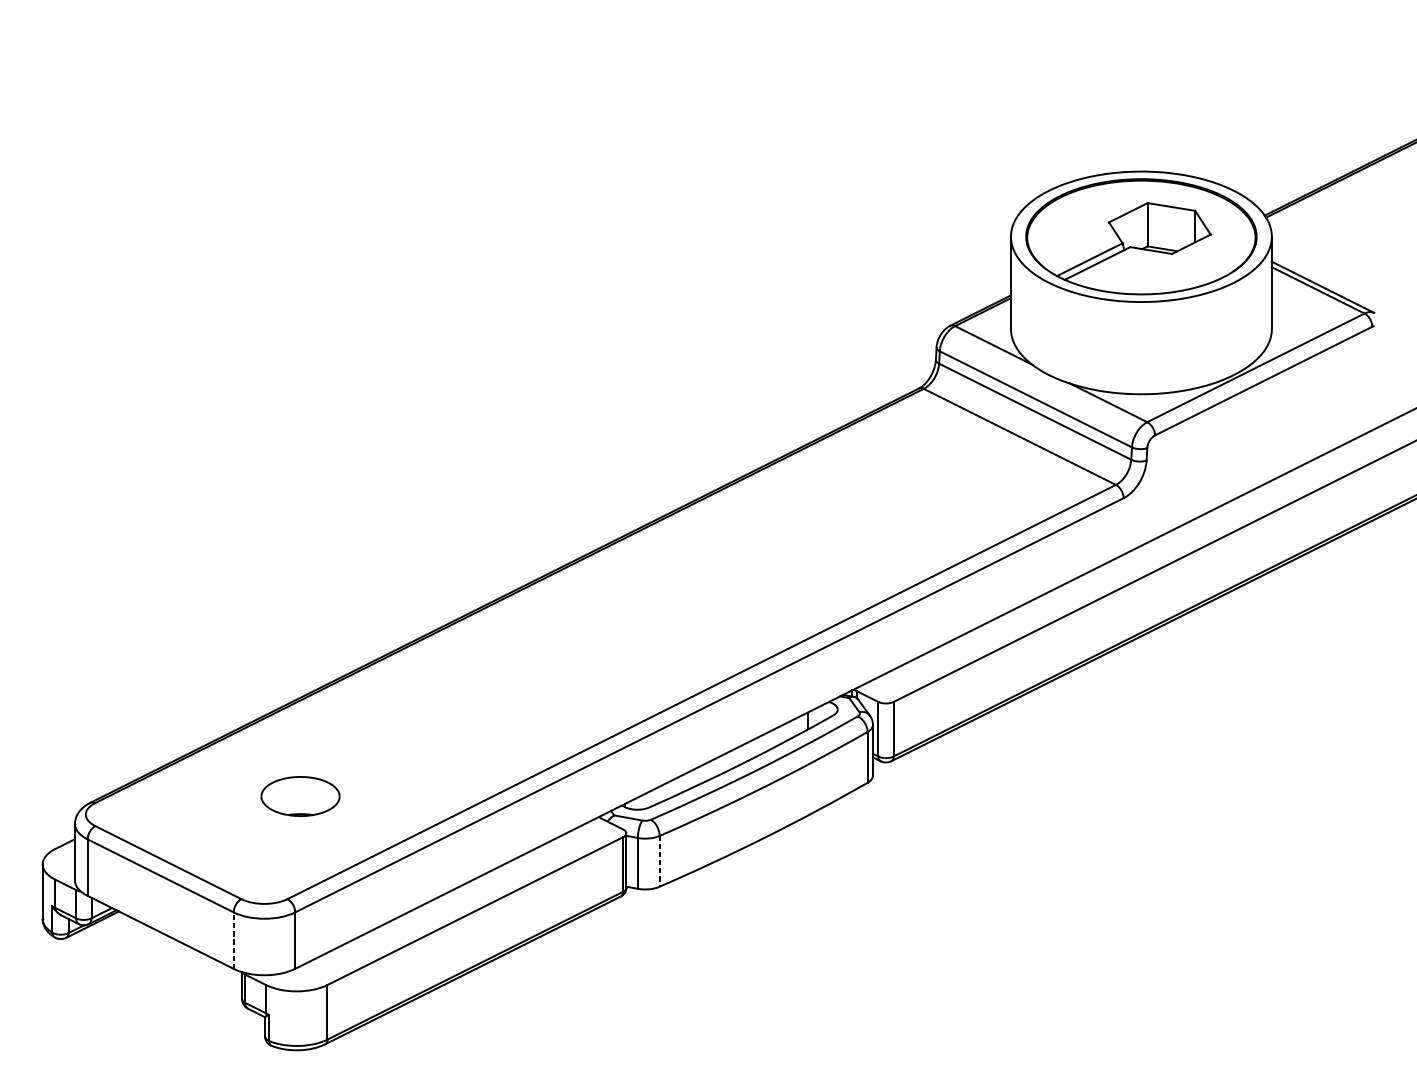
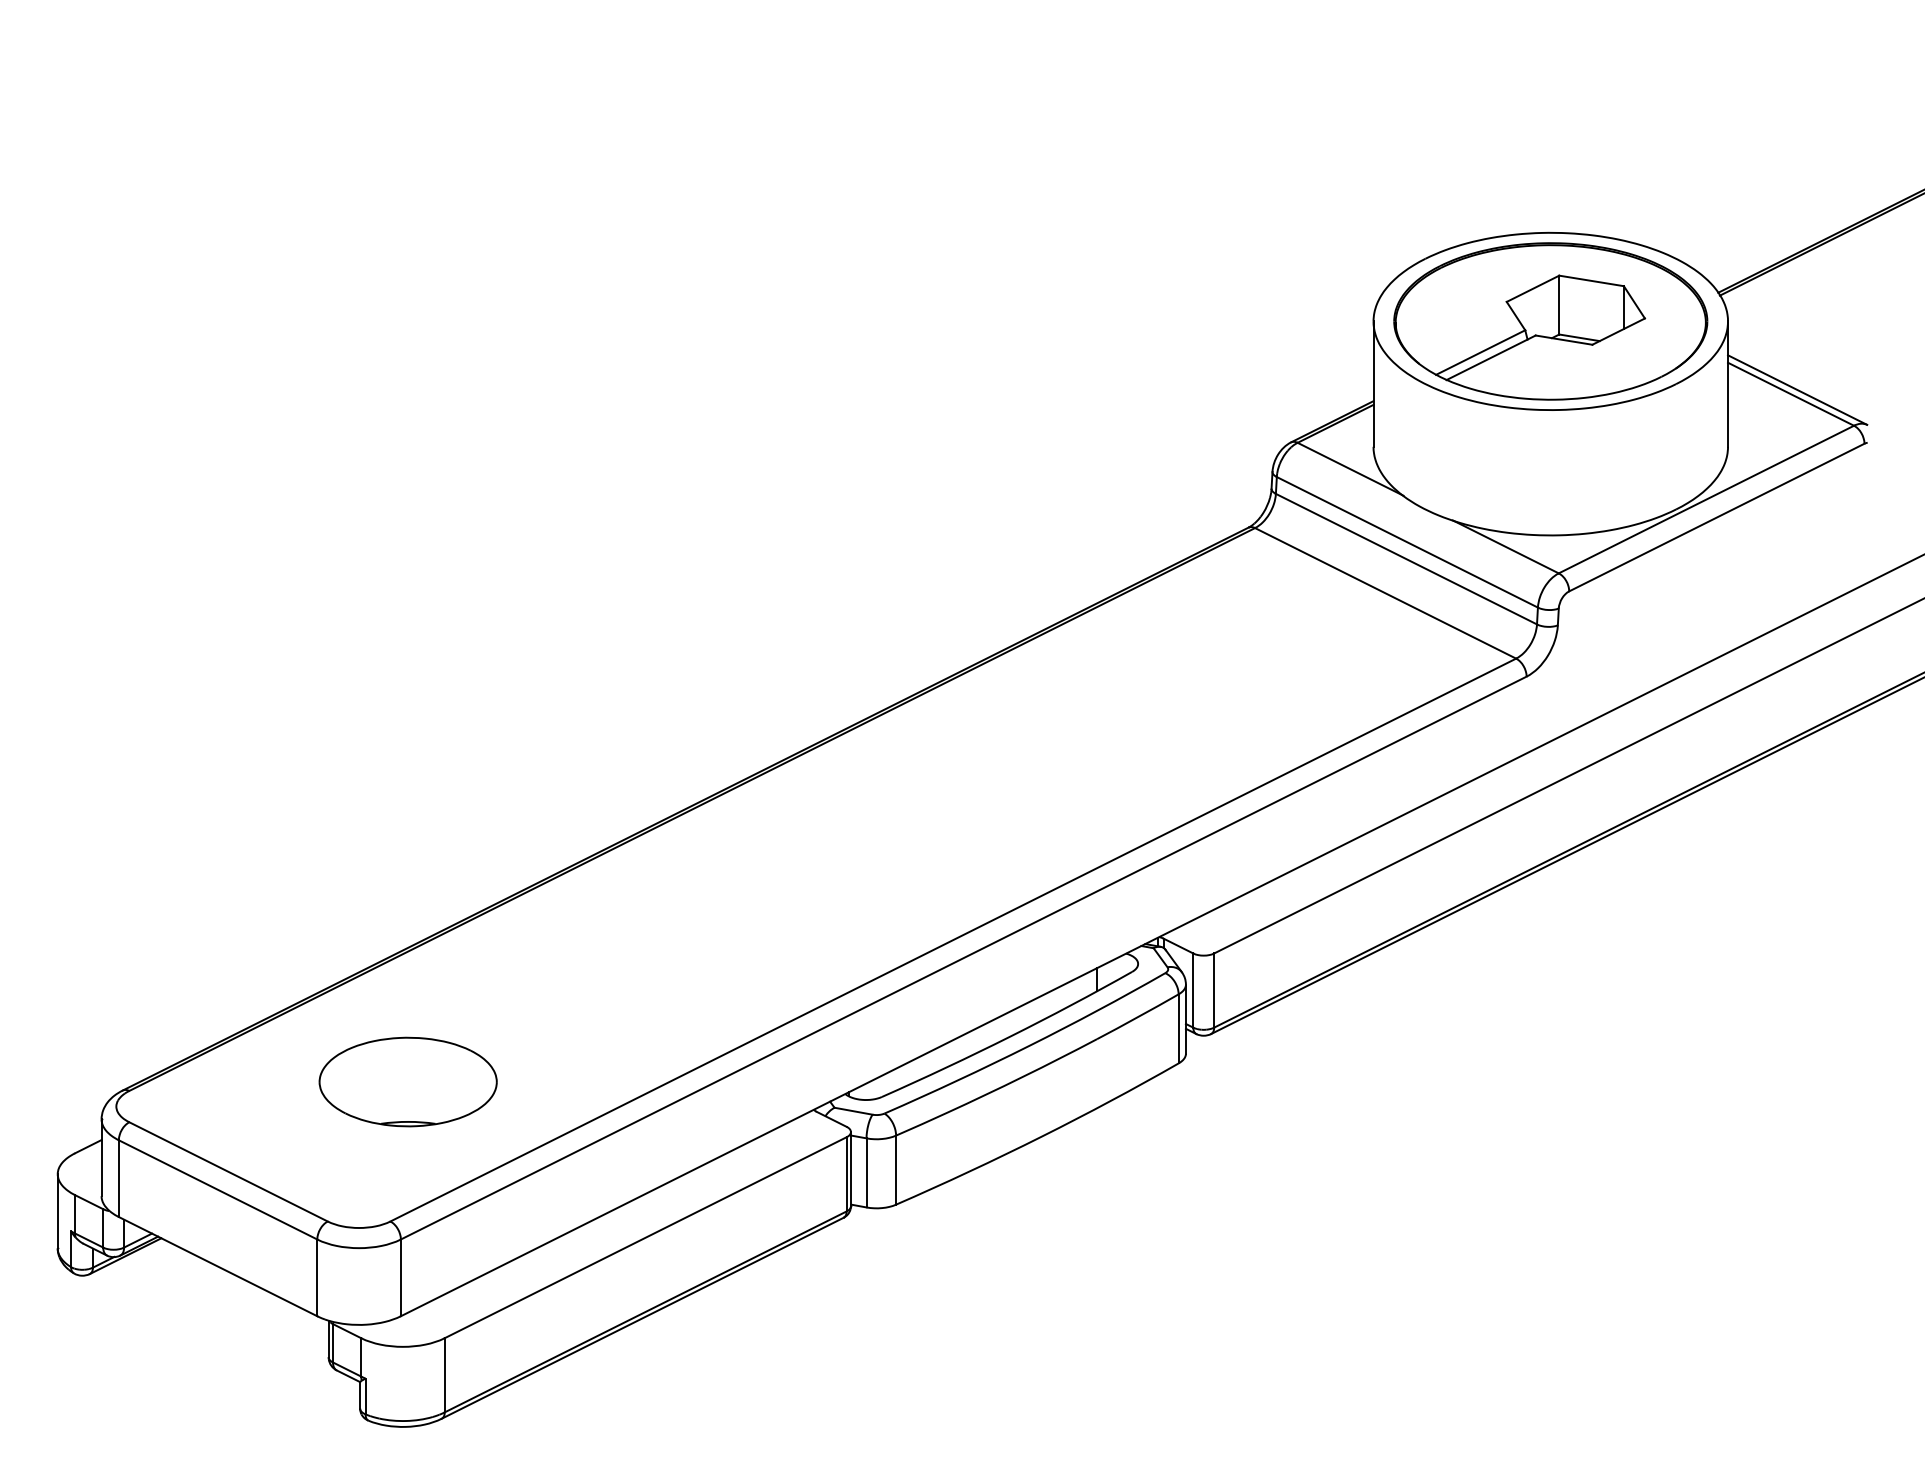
part: (300, 796) -> (407, 1081), size x1.67
line: (659, 861) -> (896, 1170), dashed -> solid
line: (233, 940) -> (317, 1277), dashed -> solid

